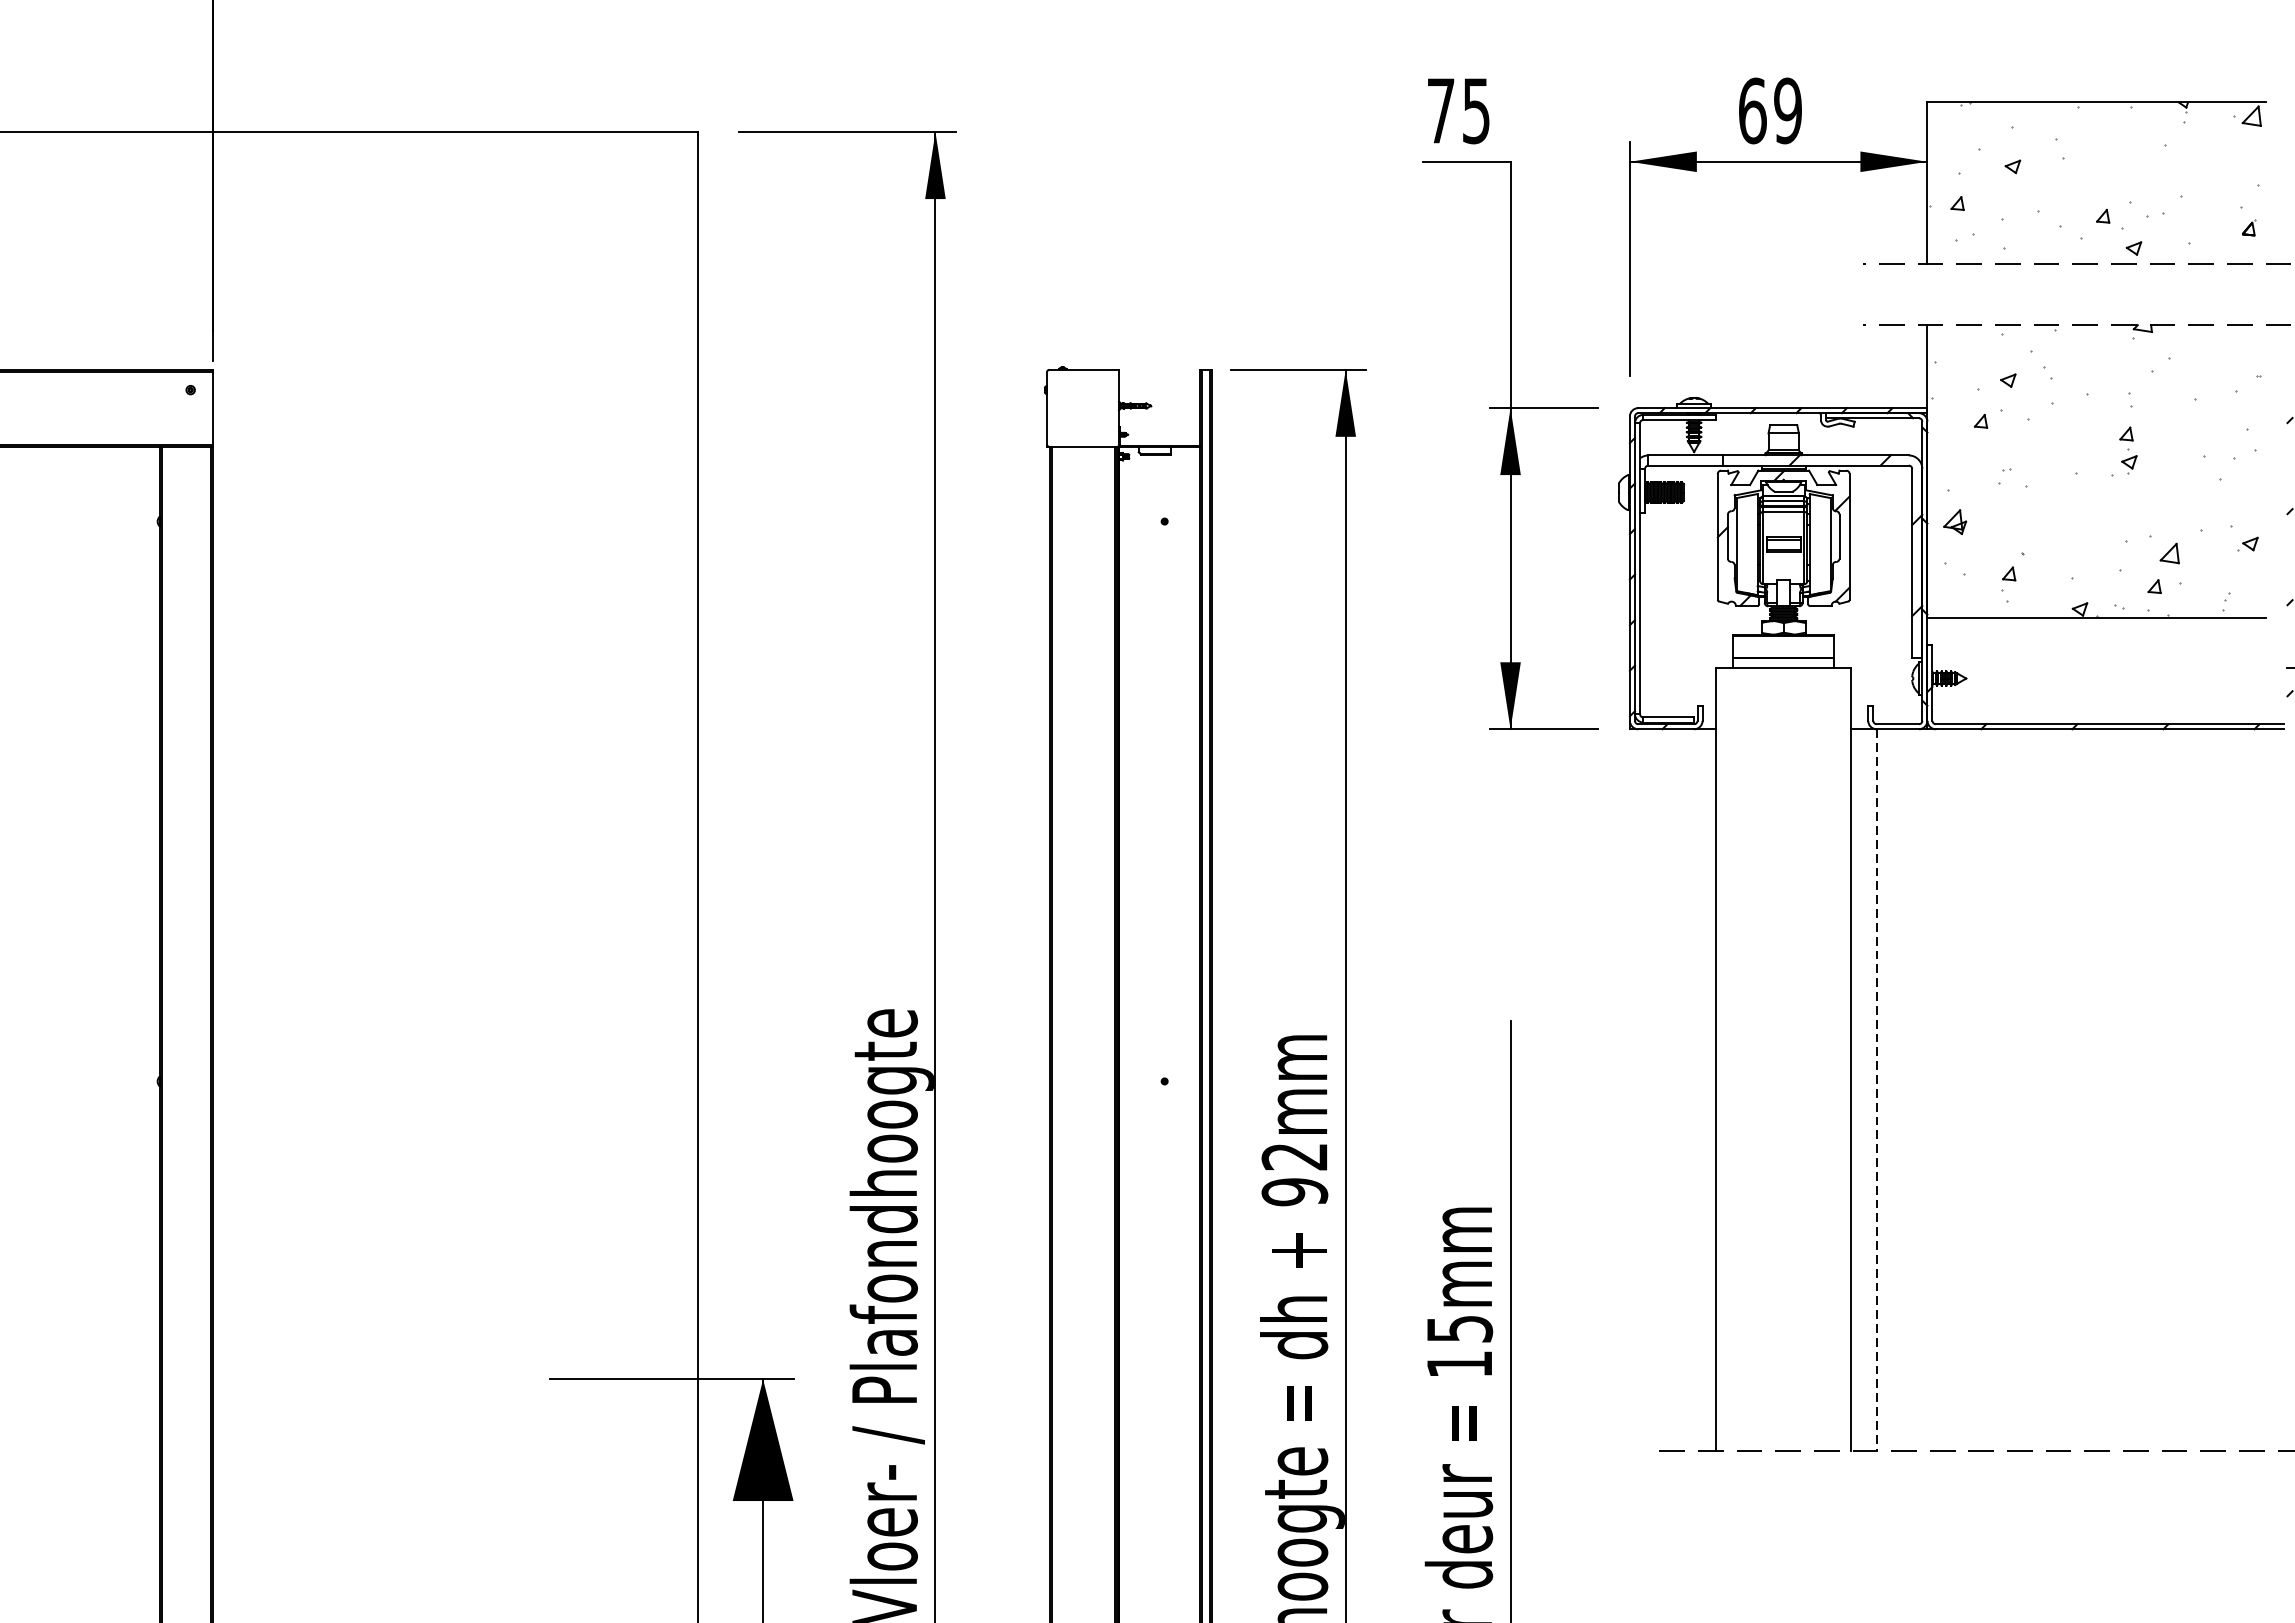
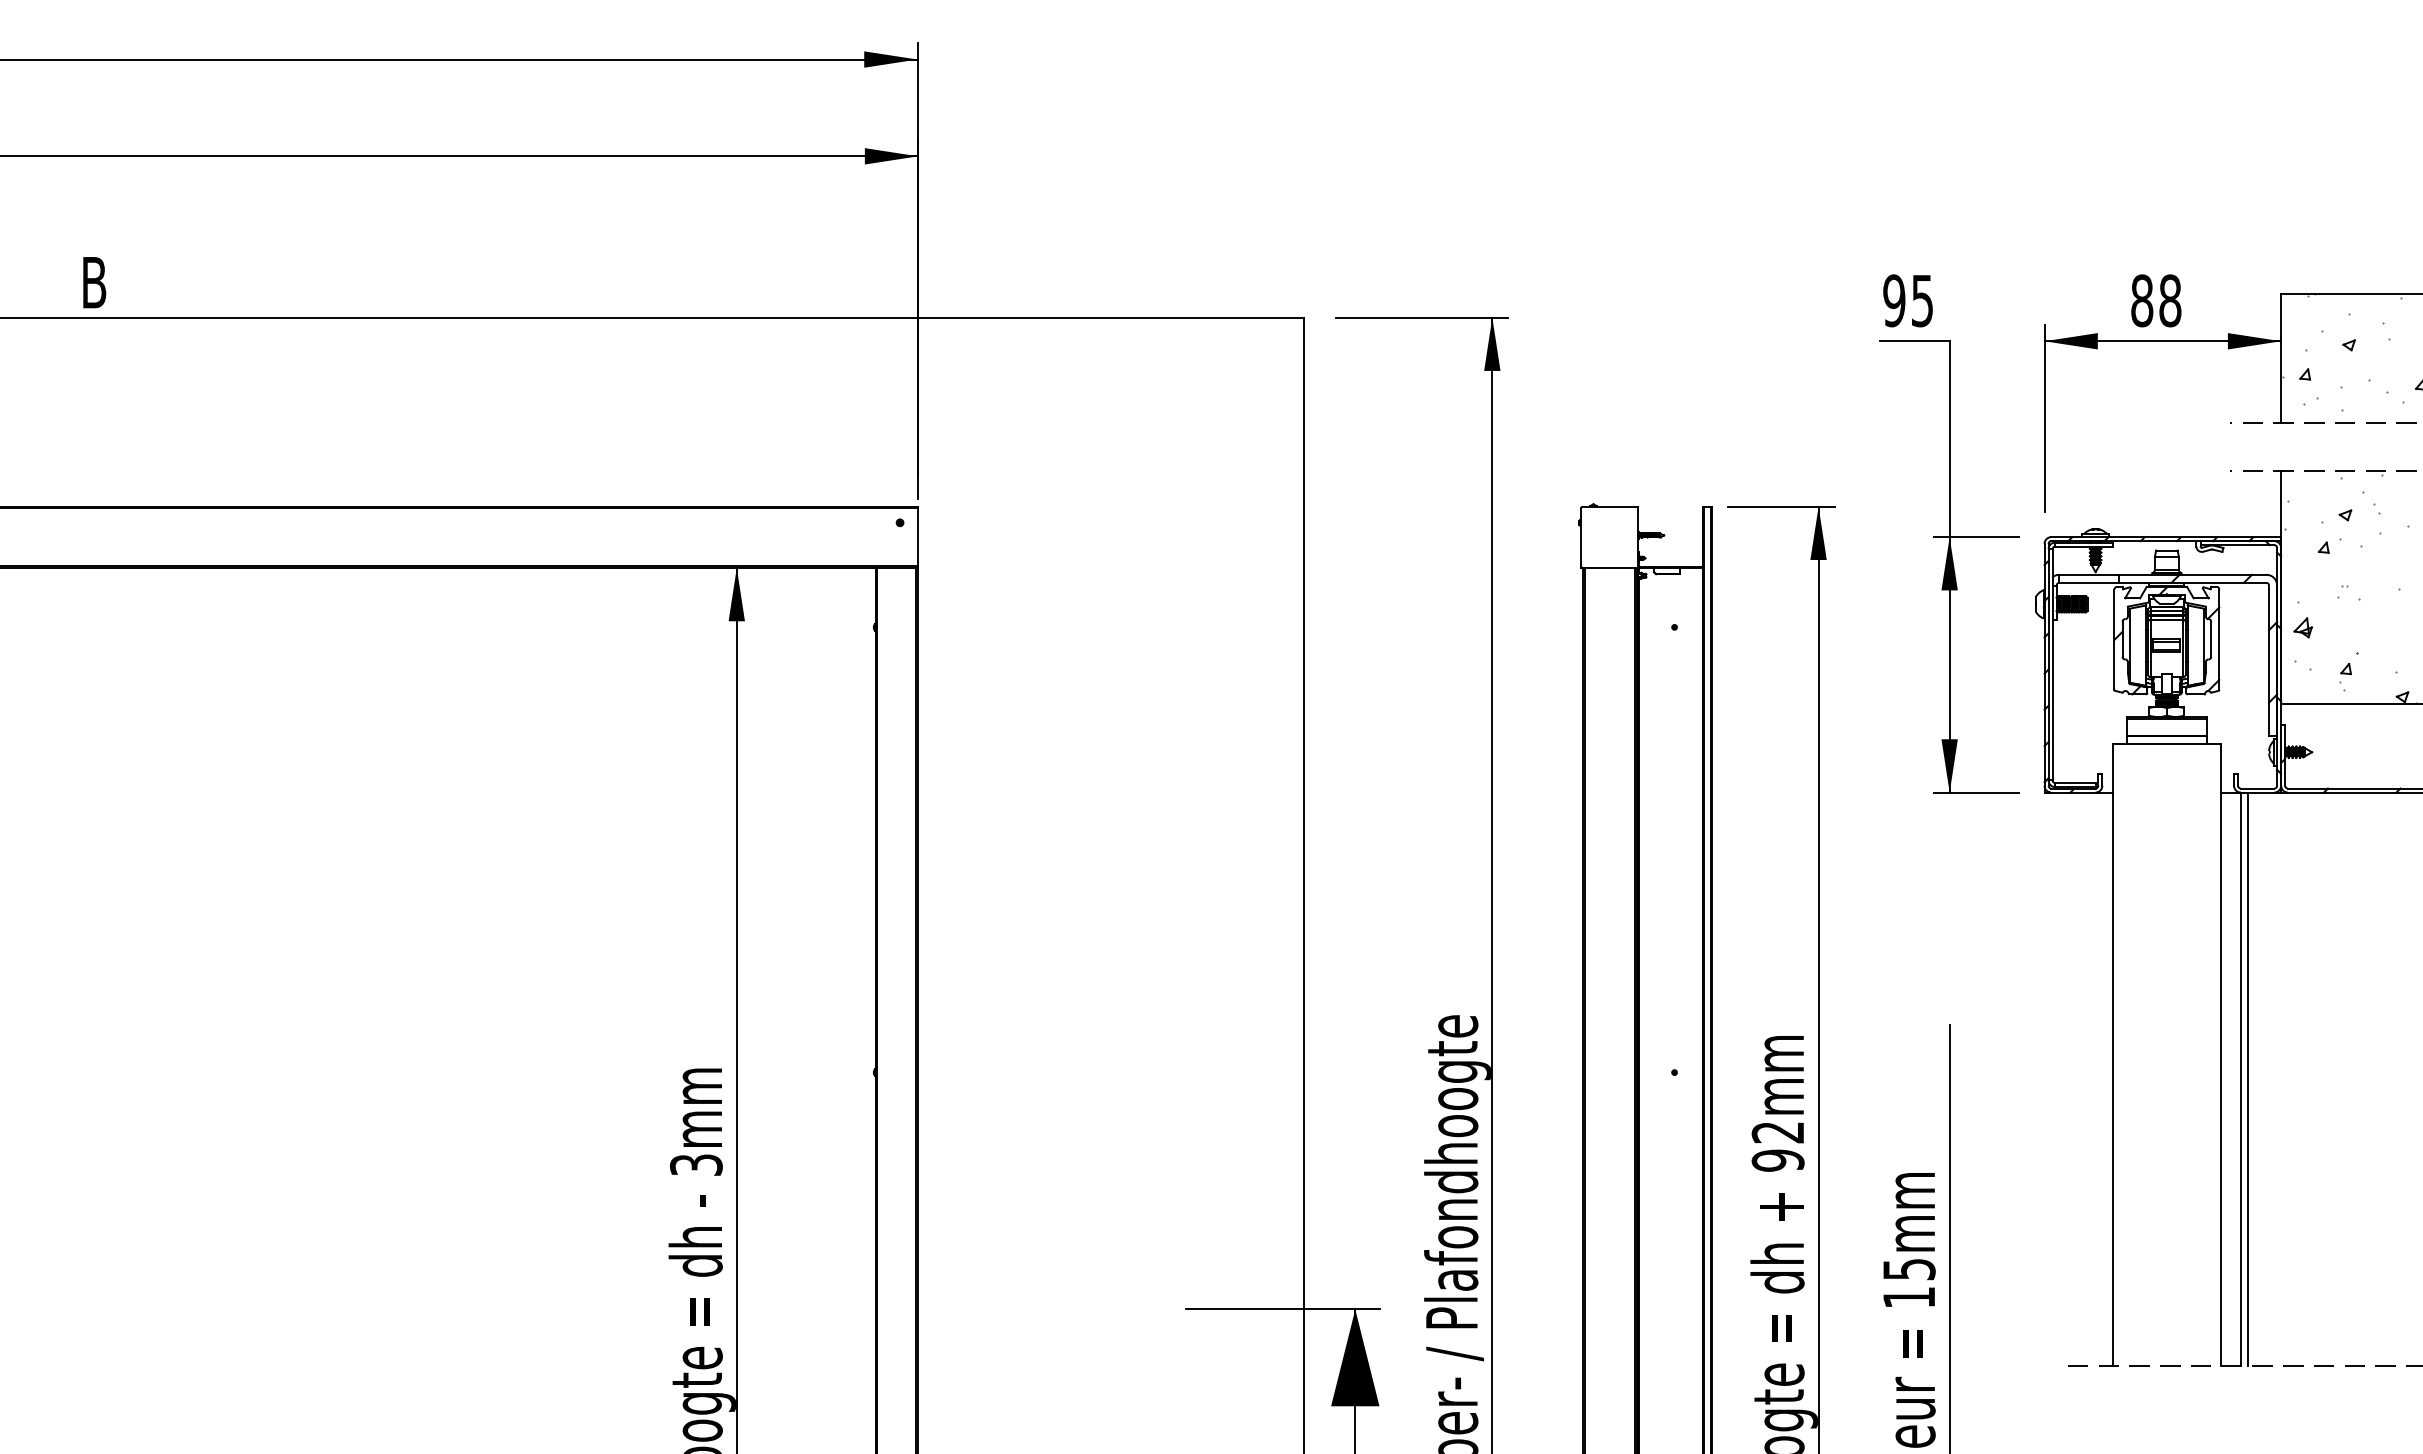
text: (1441, 110) -> (1894, 300), 75 -> 95
text: (1770, 110) -> (2156, 300), 69 -> 88
line: (1876, 1090) -> (2240, 1079), dashed -> solid
line: (1885, 1090) -> (2247, 1079), added

